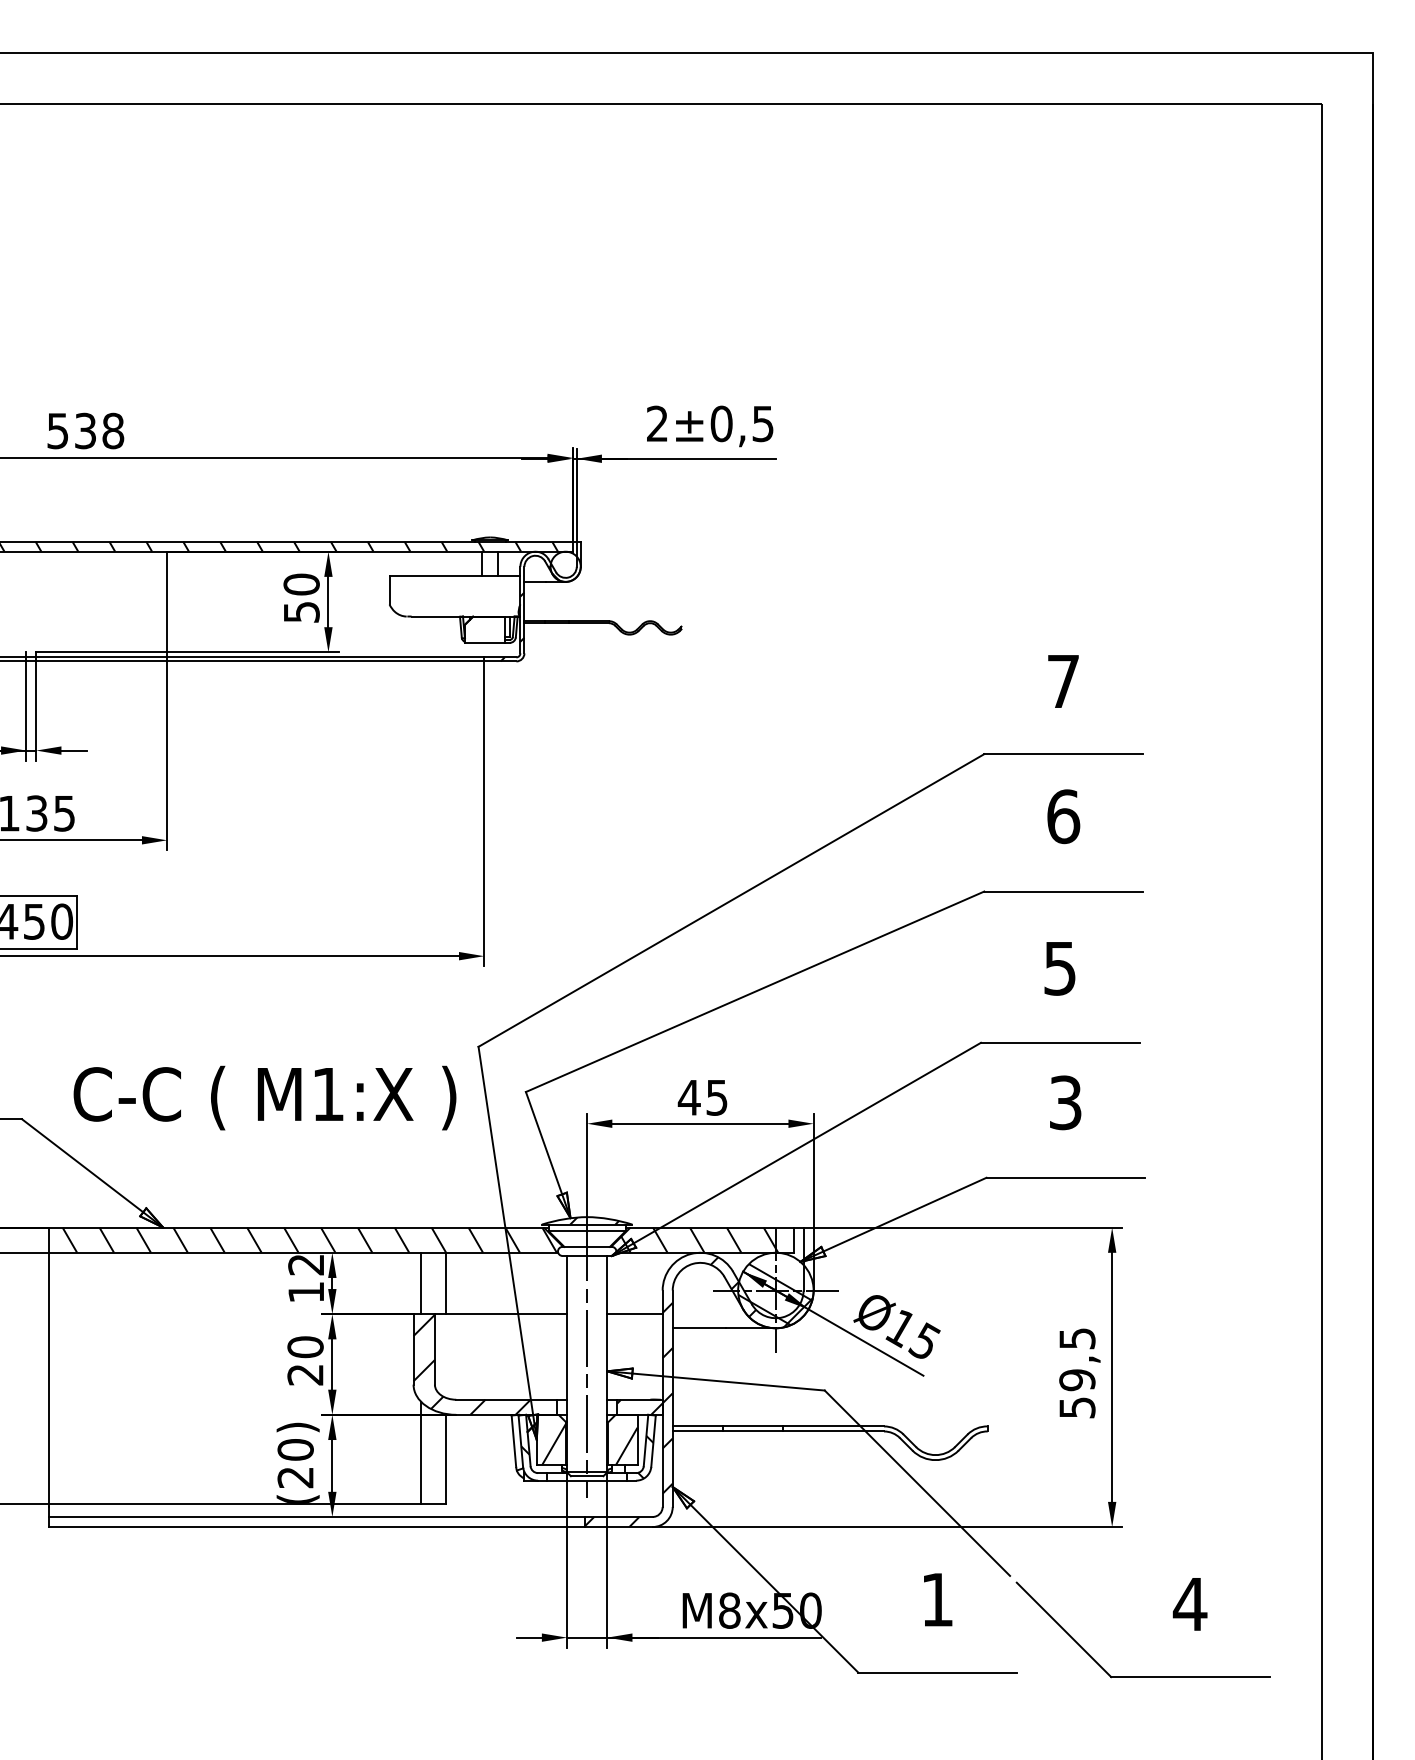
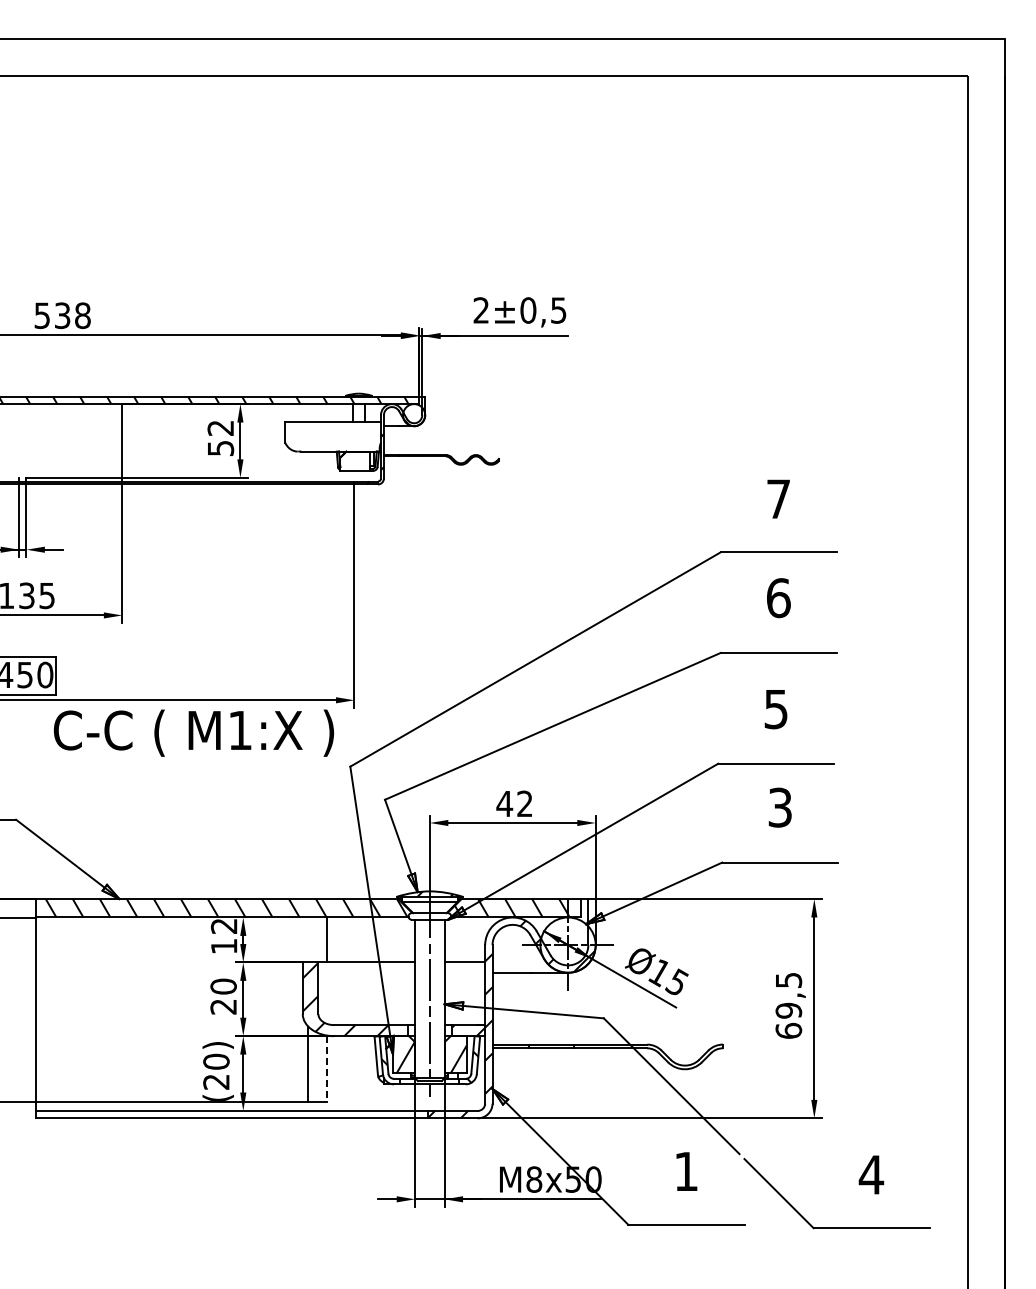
text: (301, 585) -> (220, 428), 50 -> 52
text: (264, 1097) -> (193, 732), moved
text: (716, 1097) -> (524, 803), 45 -> 42
line: (421, 1282) -> (308, 939), removed
hatch: (775, 1293) -> (567, 947), removed
text: (1076, 1407) -> (788, 1030), 59,5 -> 69,5
line: (445, 1460) -> (326, 1069), solid -> dashed

